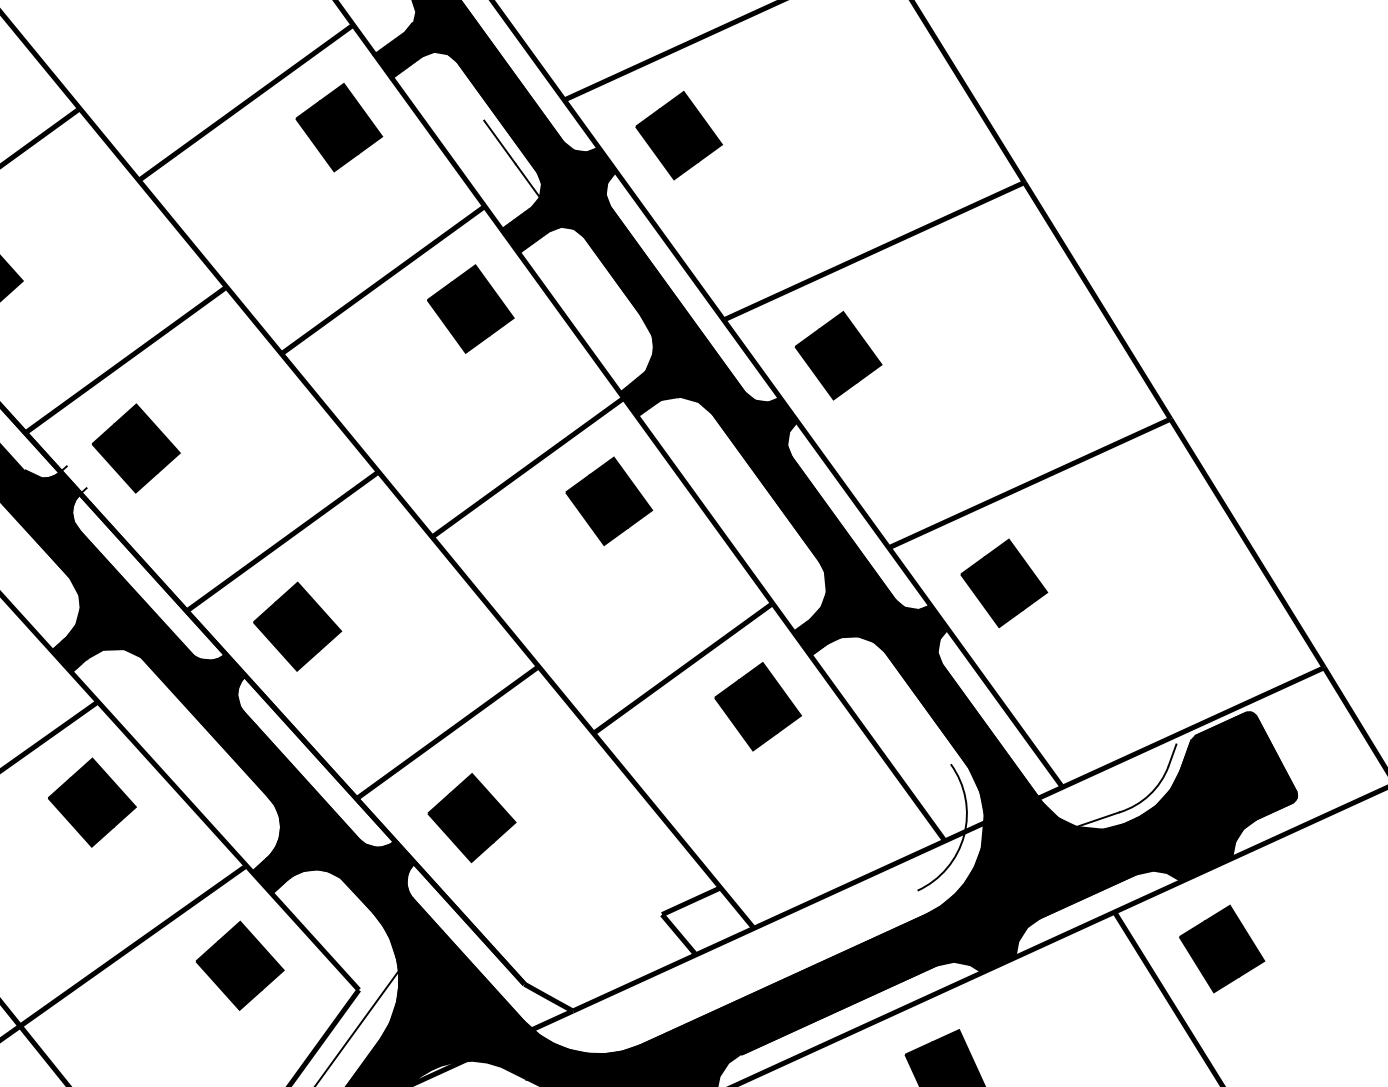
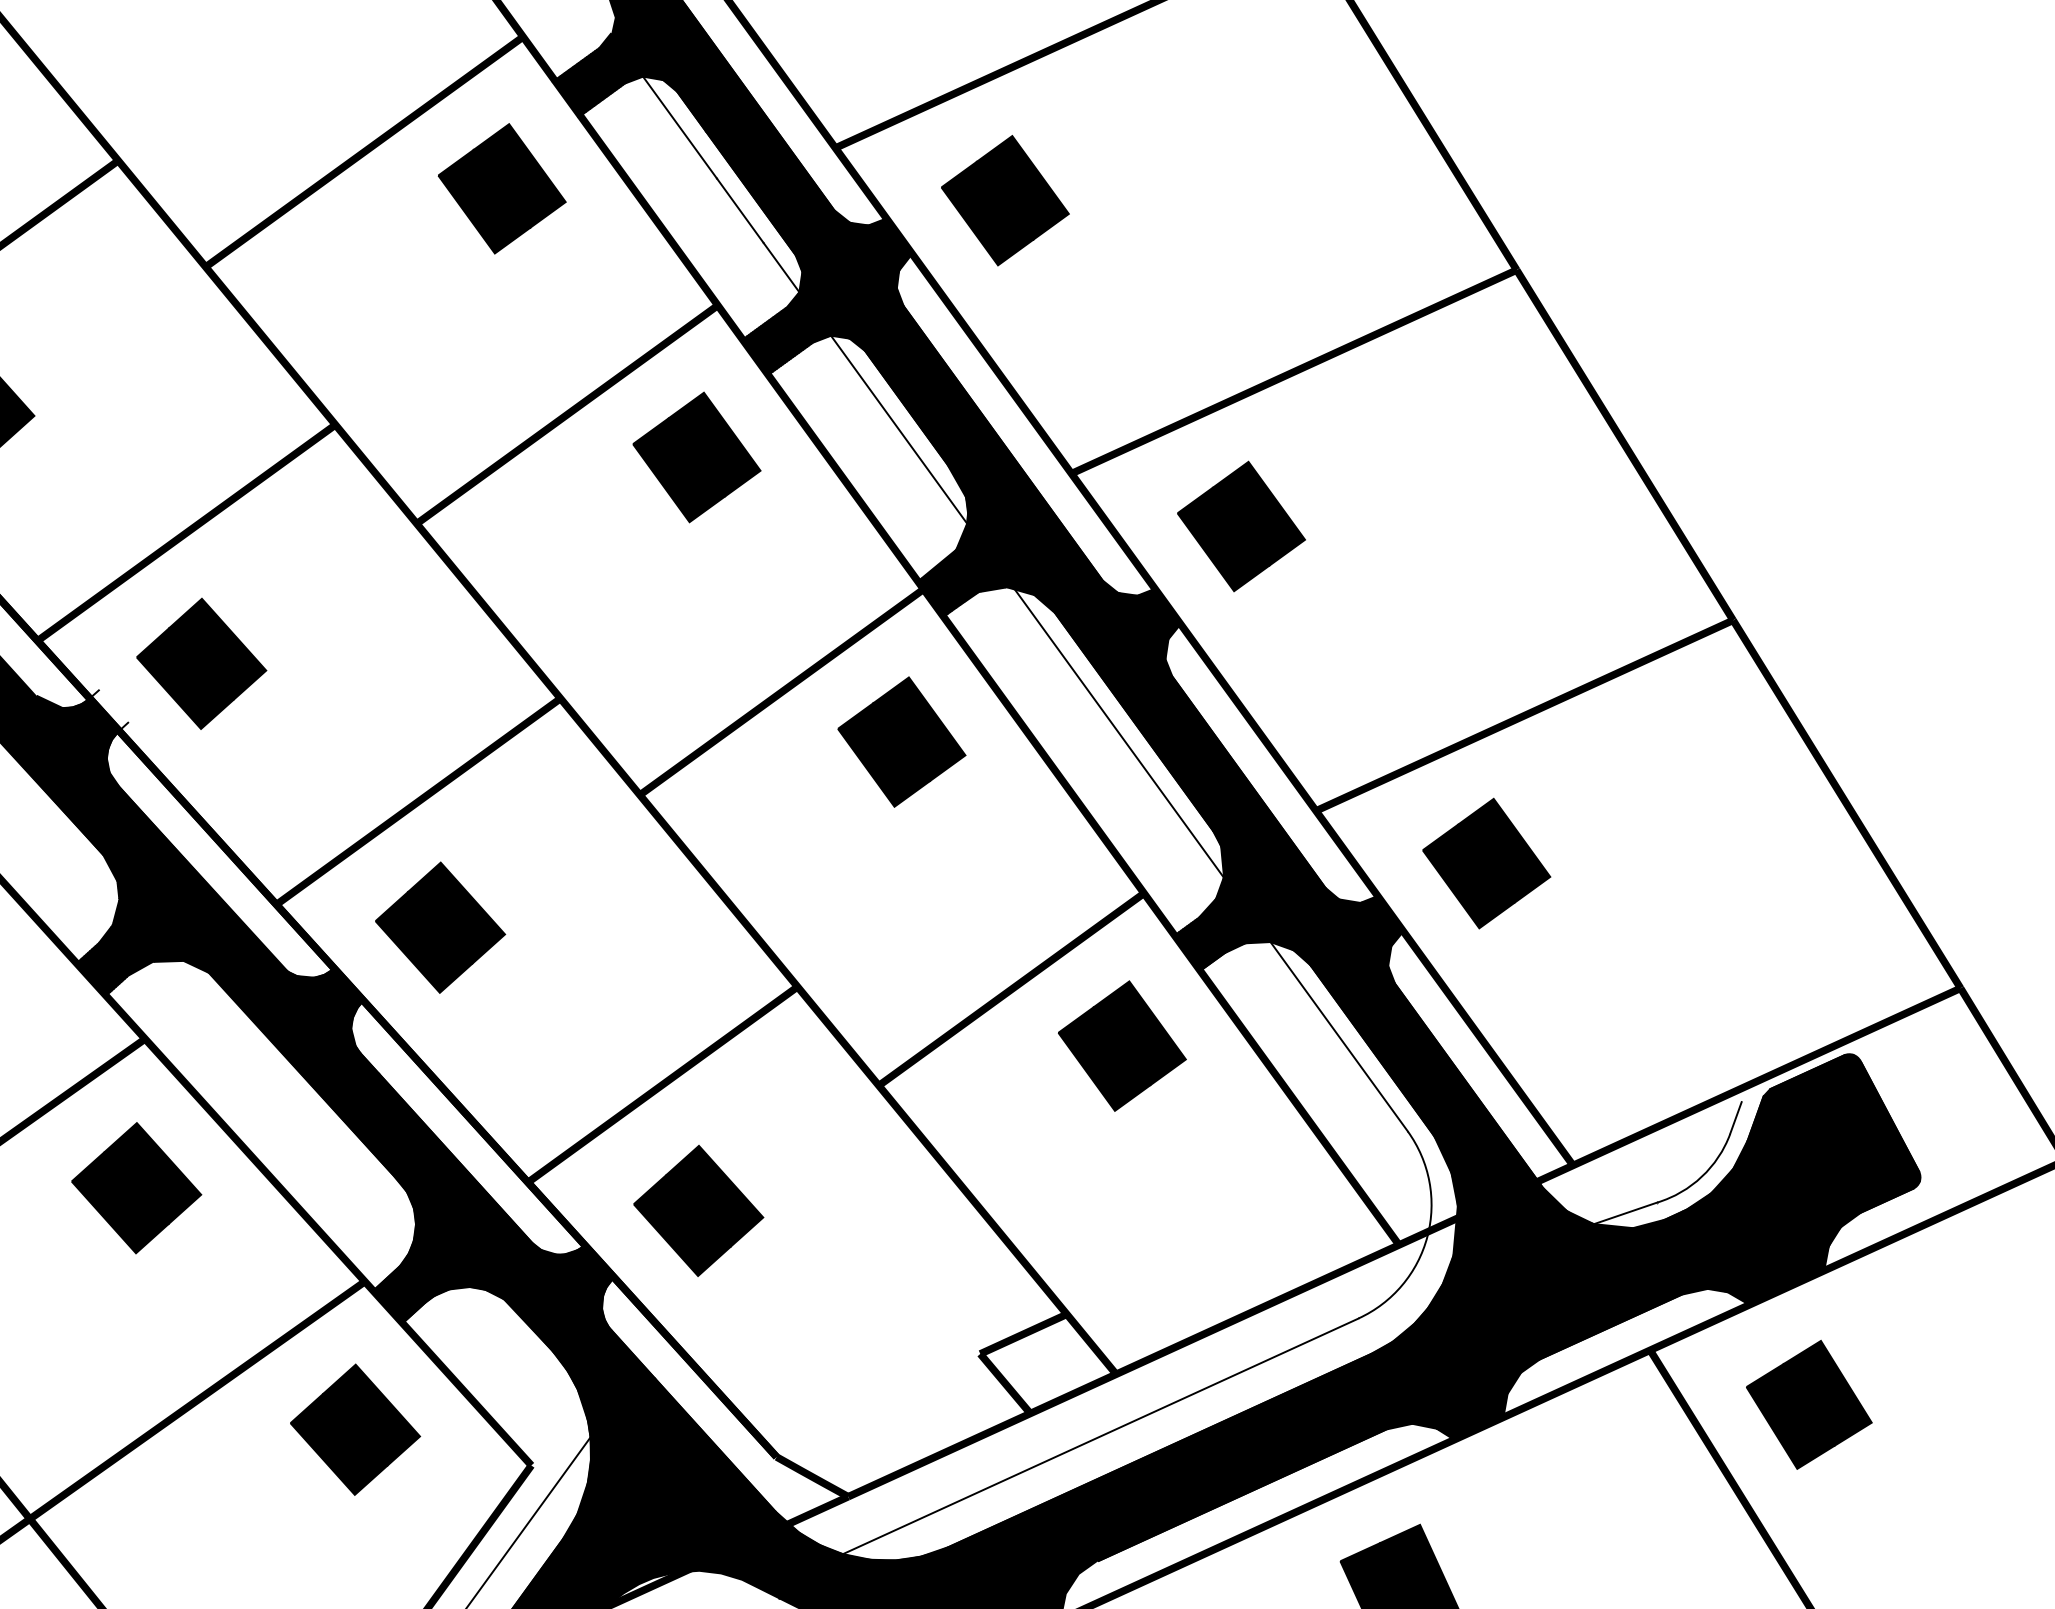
line: (459, 85) -> (680, 126), added
line: (607, 289) -> (899, 428), added
line: (755, 494) -> (1118, 731), added
line: (904, 700) -> (1339, 1036), added
line: (743, 969) -> (1100, 1435), added

